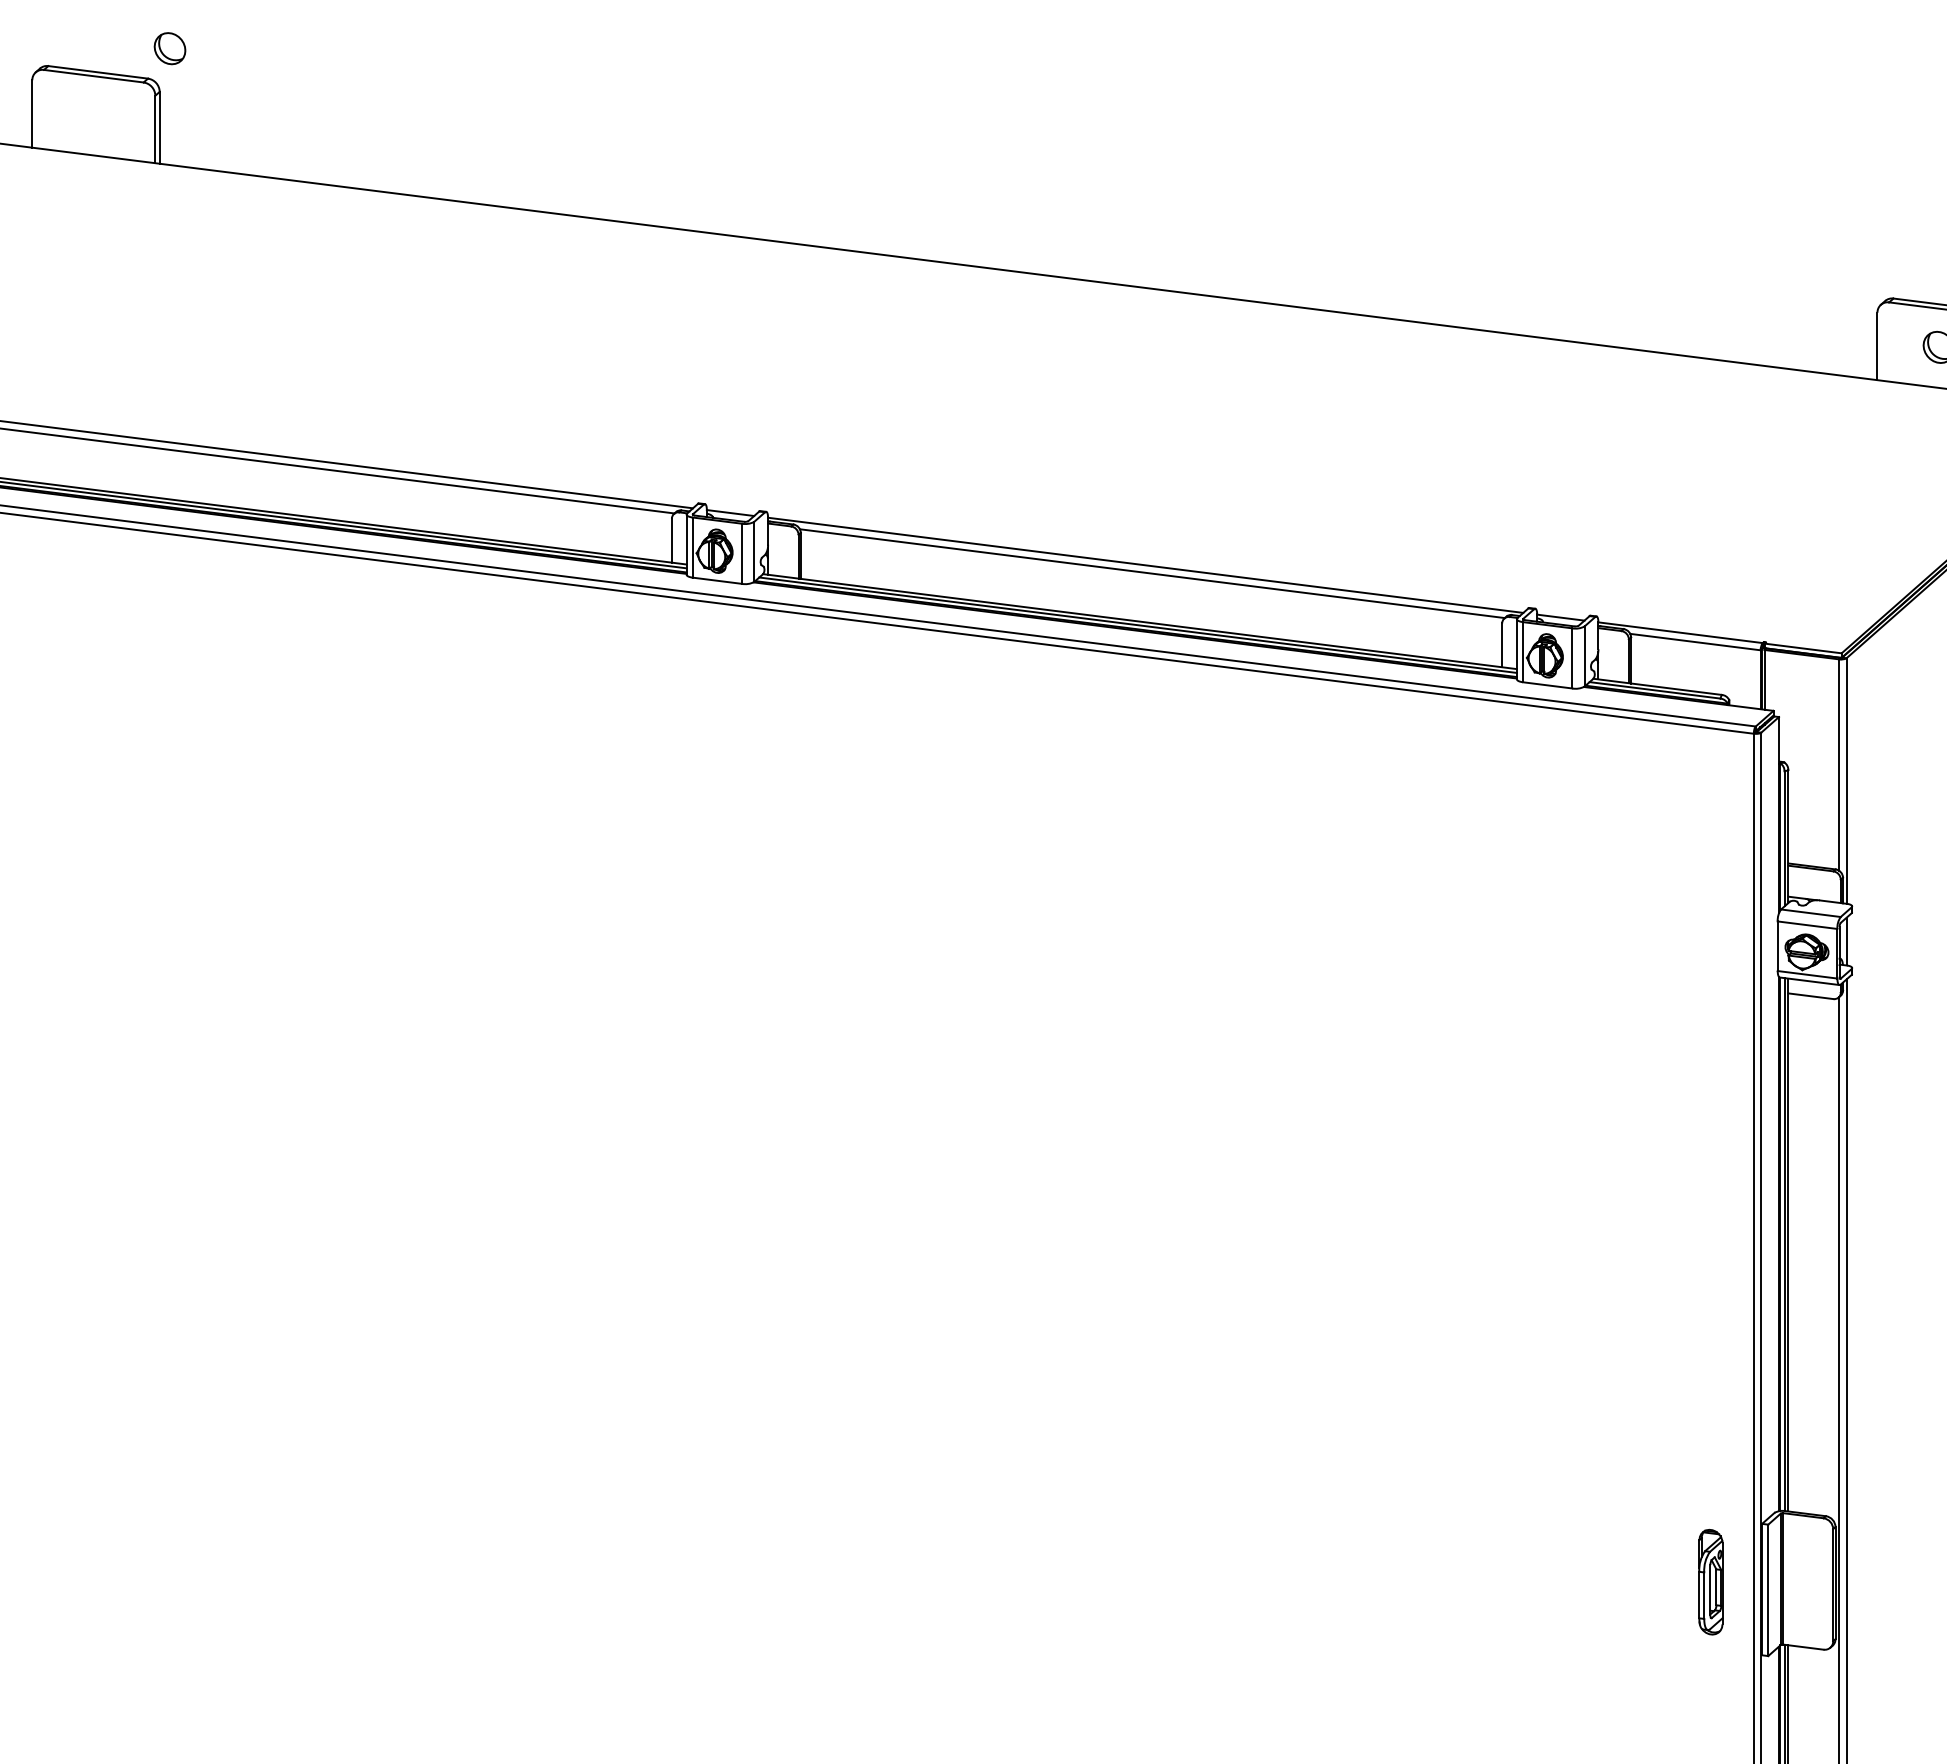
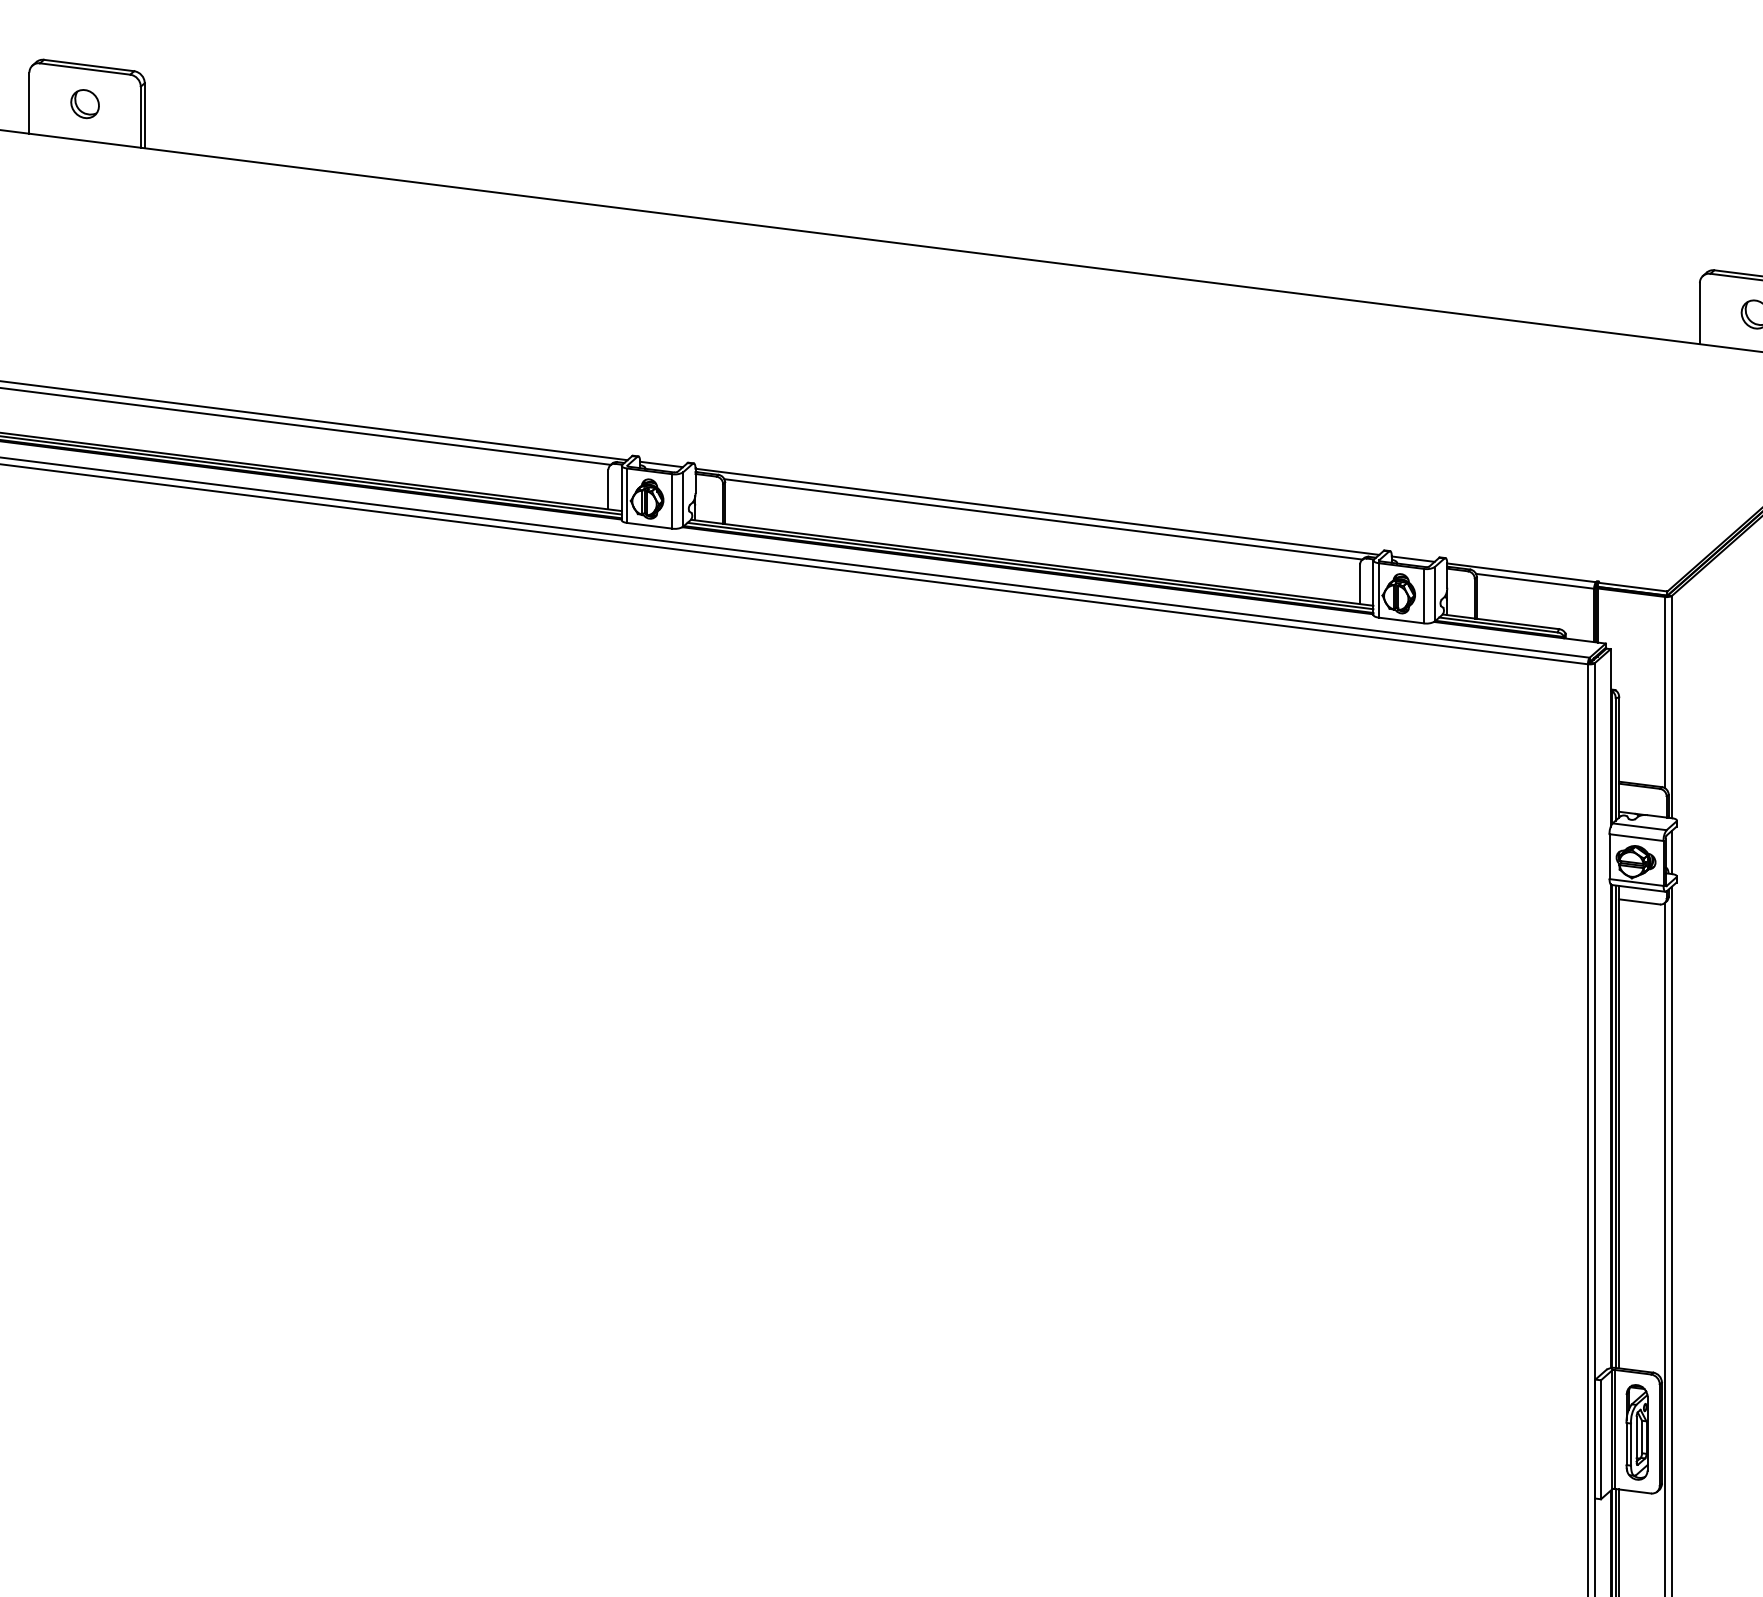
part: (169, 49) -> (84, 104), moved
part: (1710, 1582) -> (1636, 1432), moved

